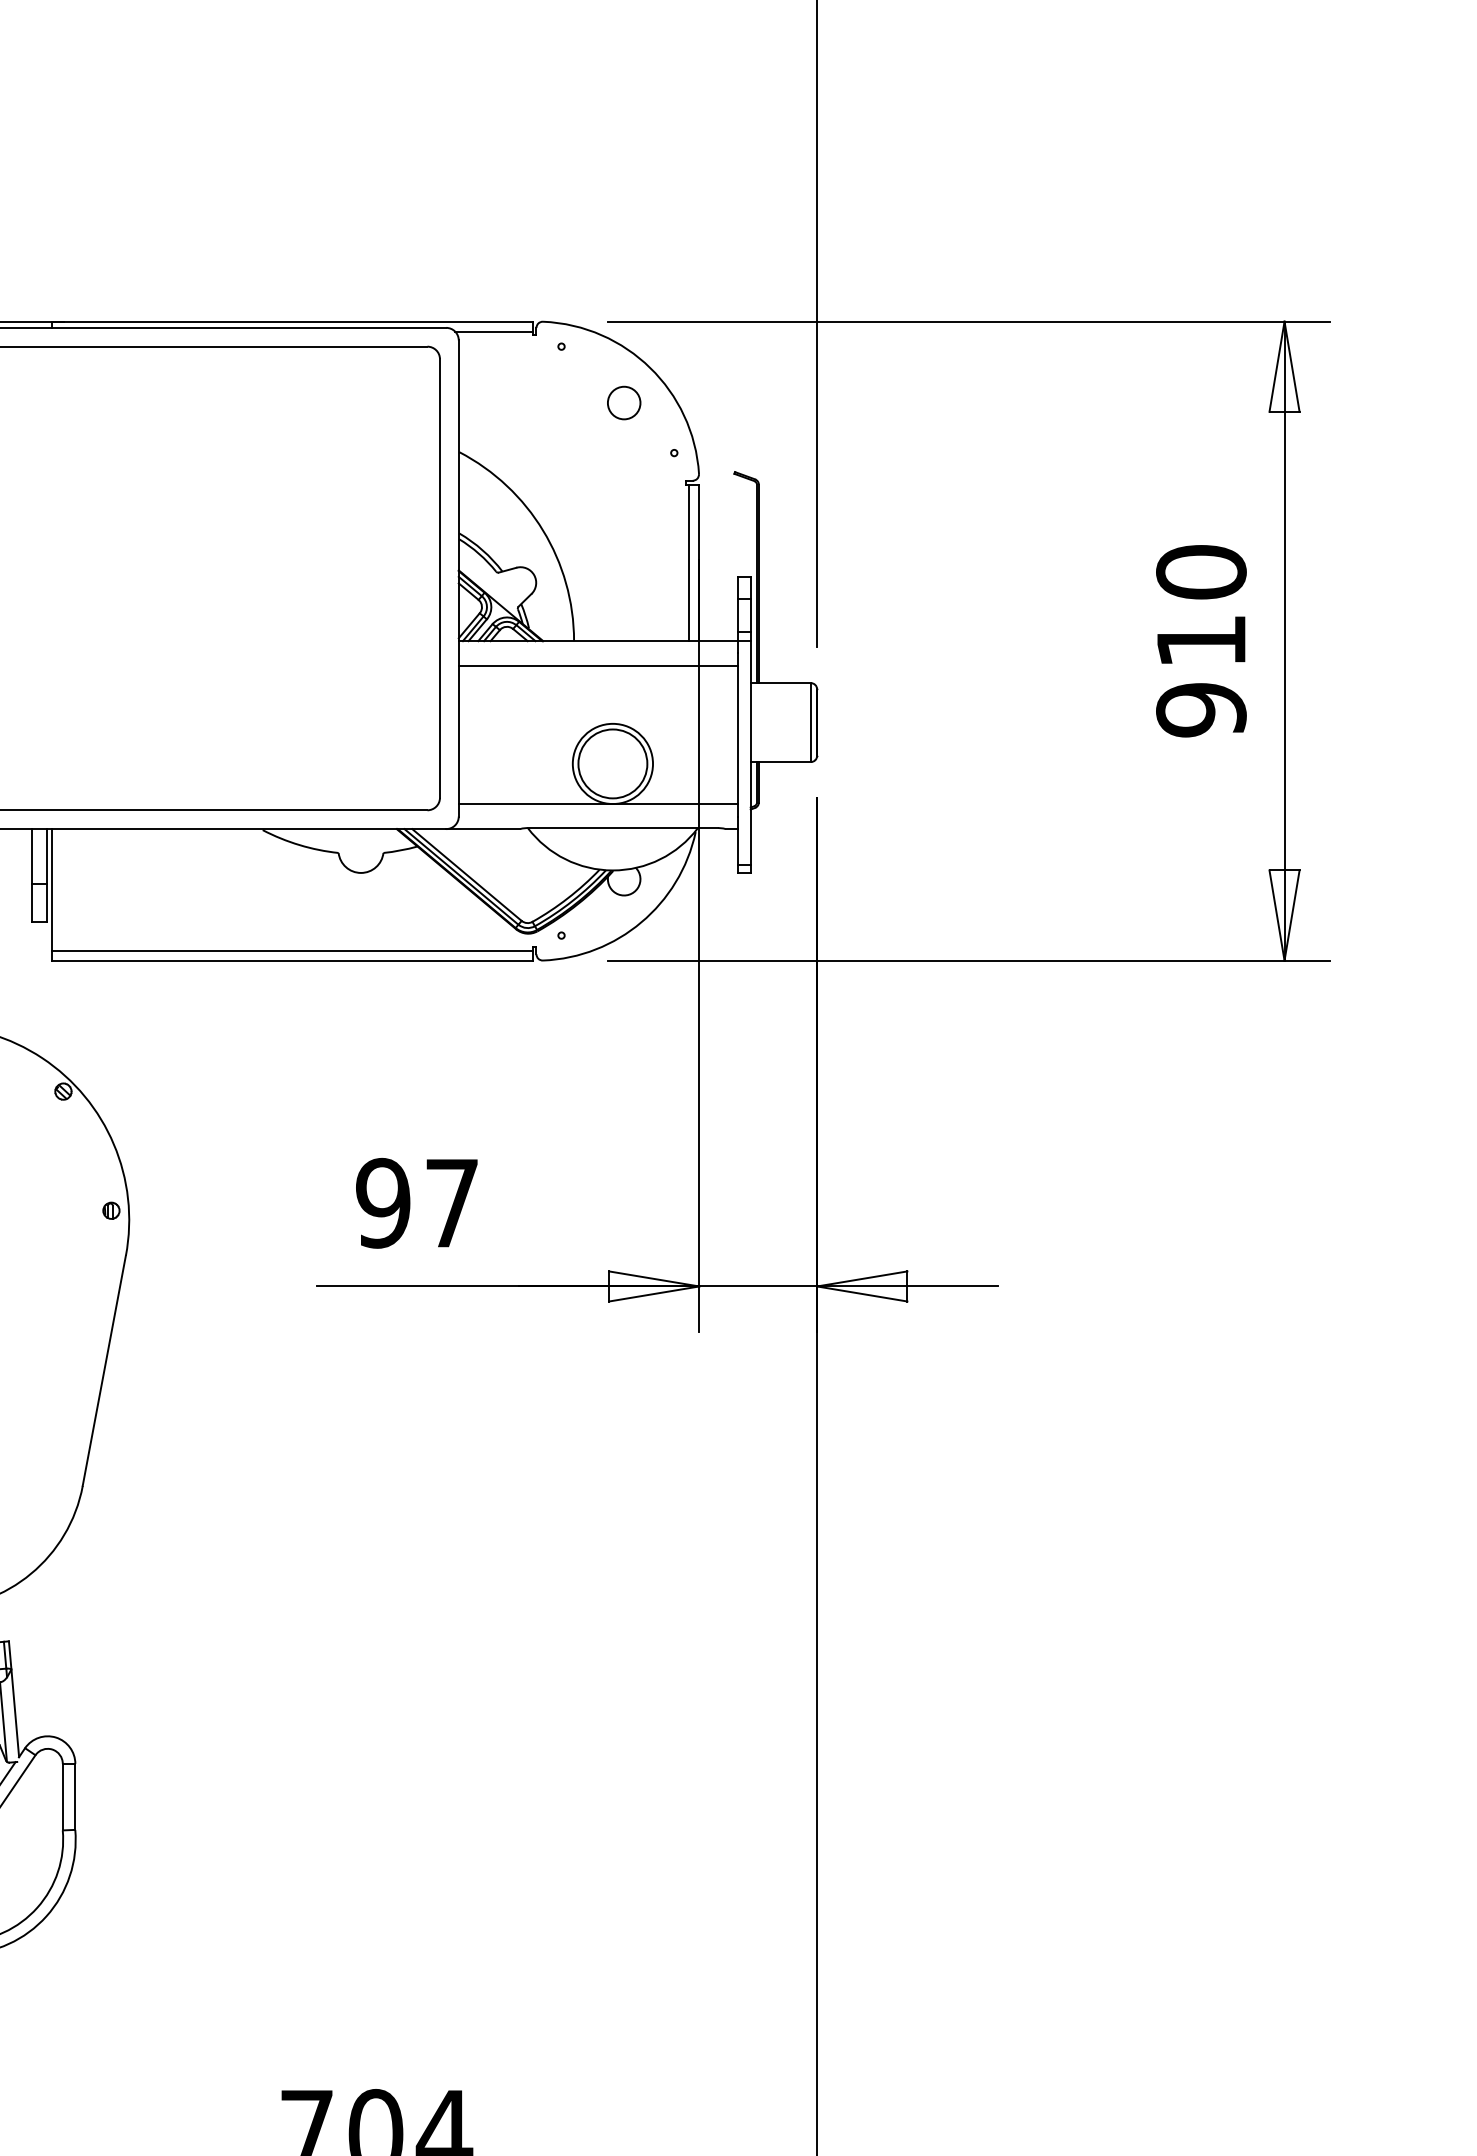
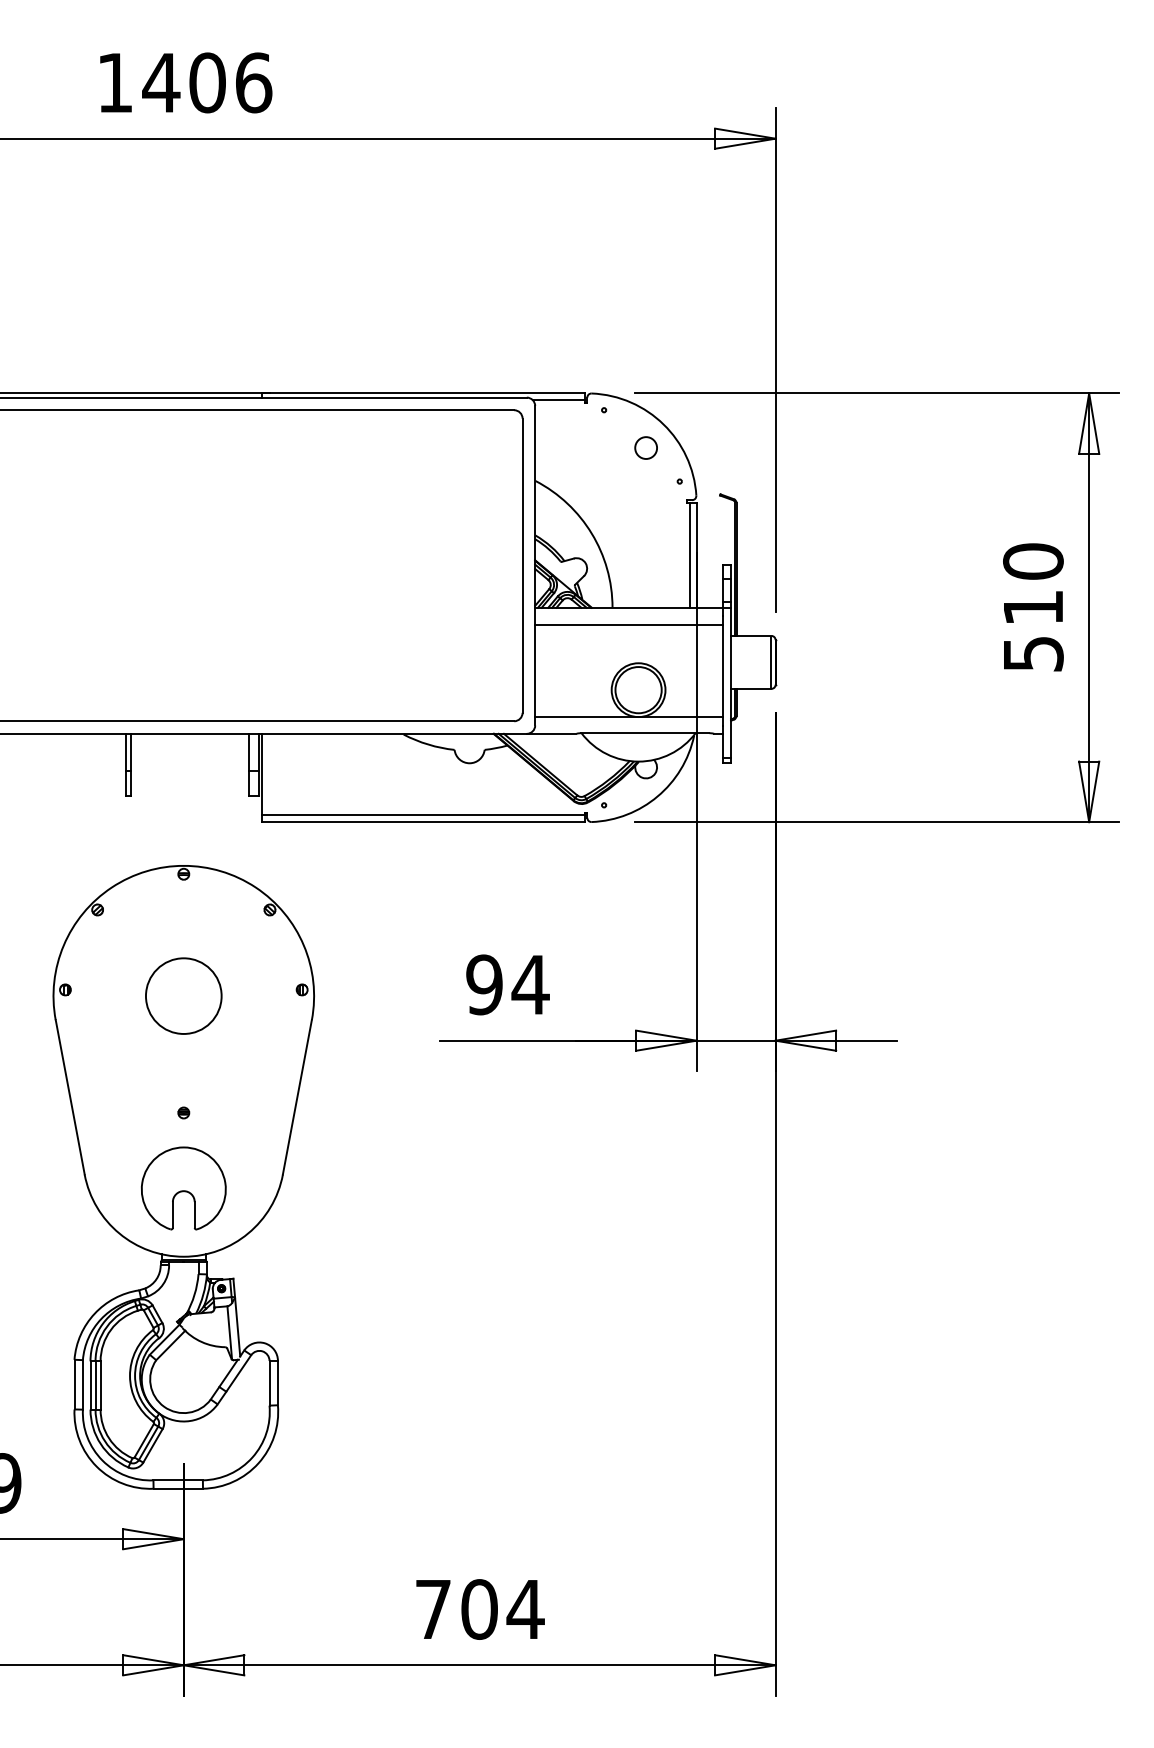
text: (1201, 710) -> (1033, 654), 910 -> 510
text: (451, 1202) -> (530, 984), 97 -> 94

